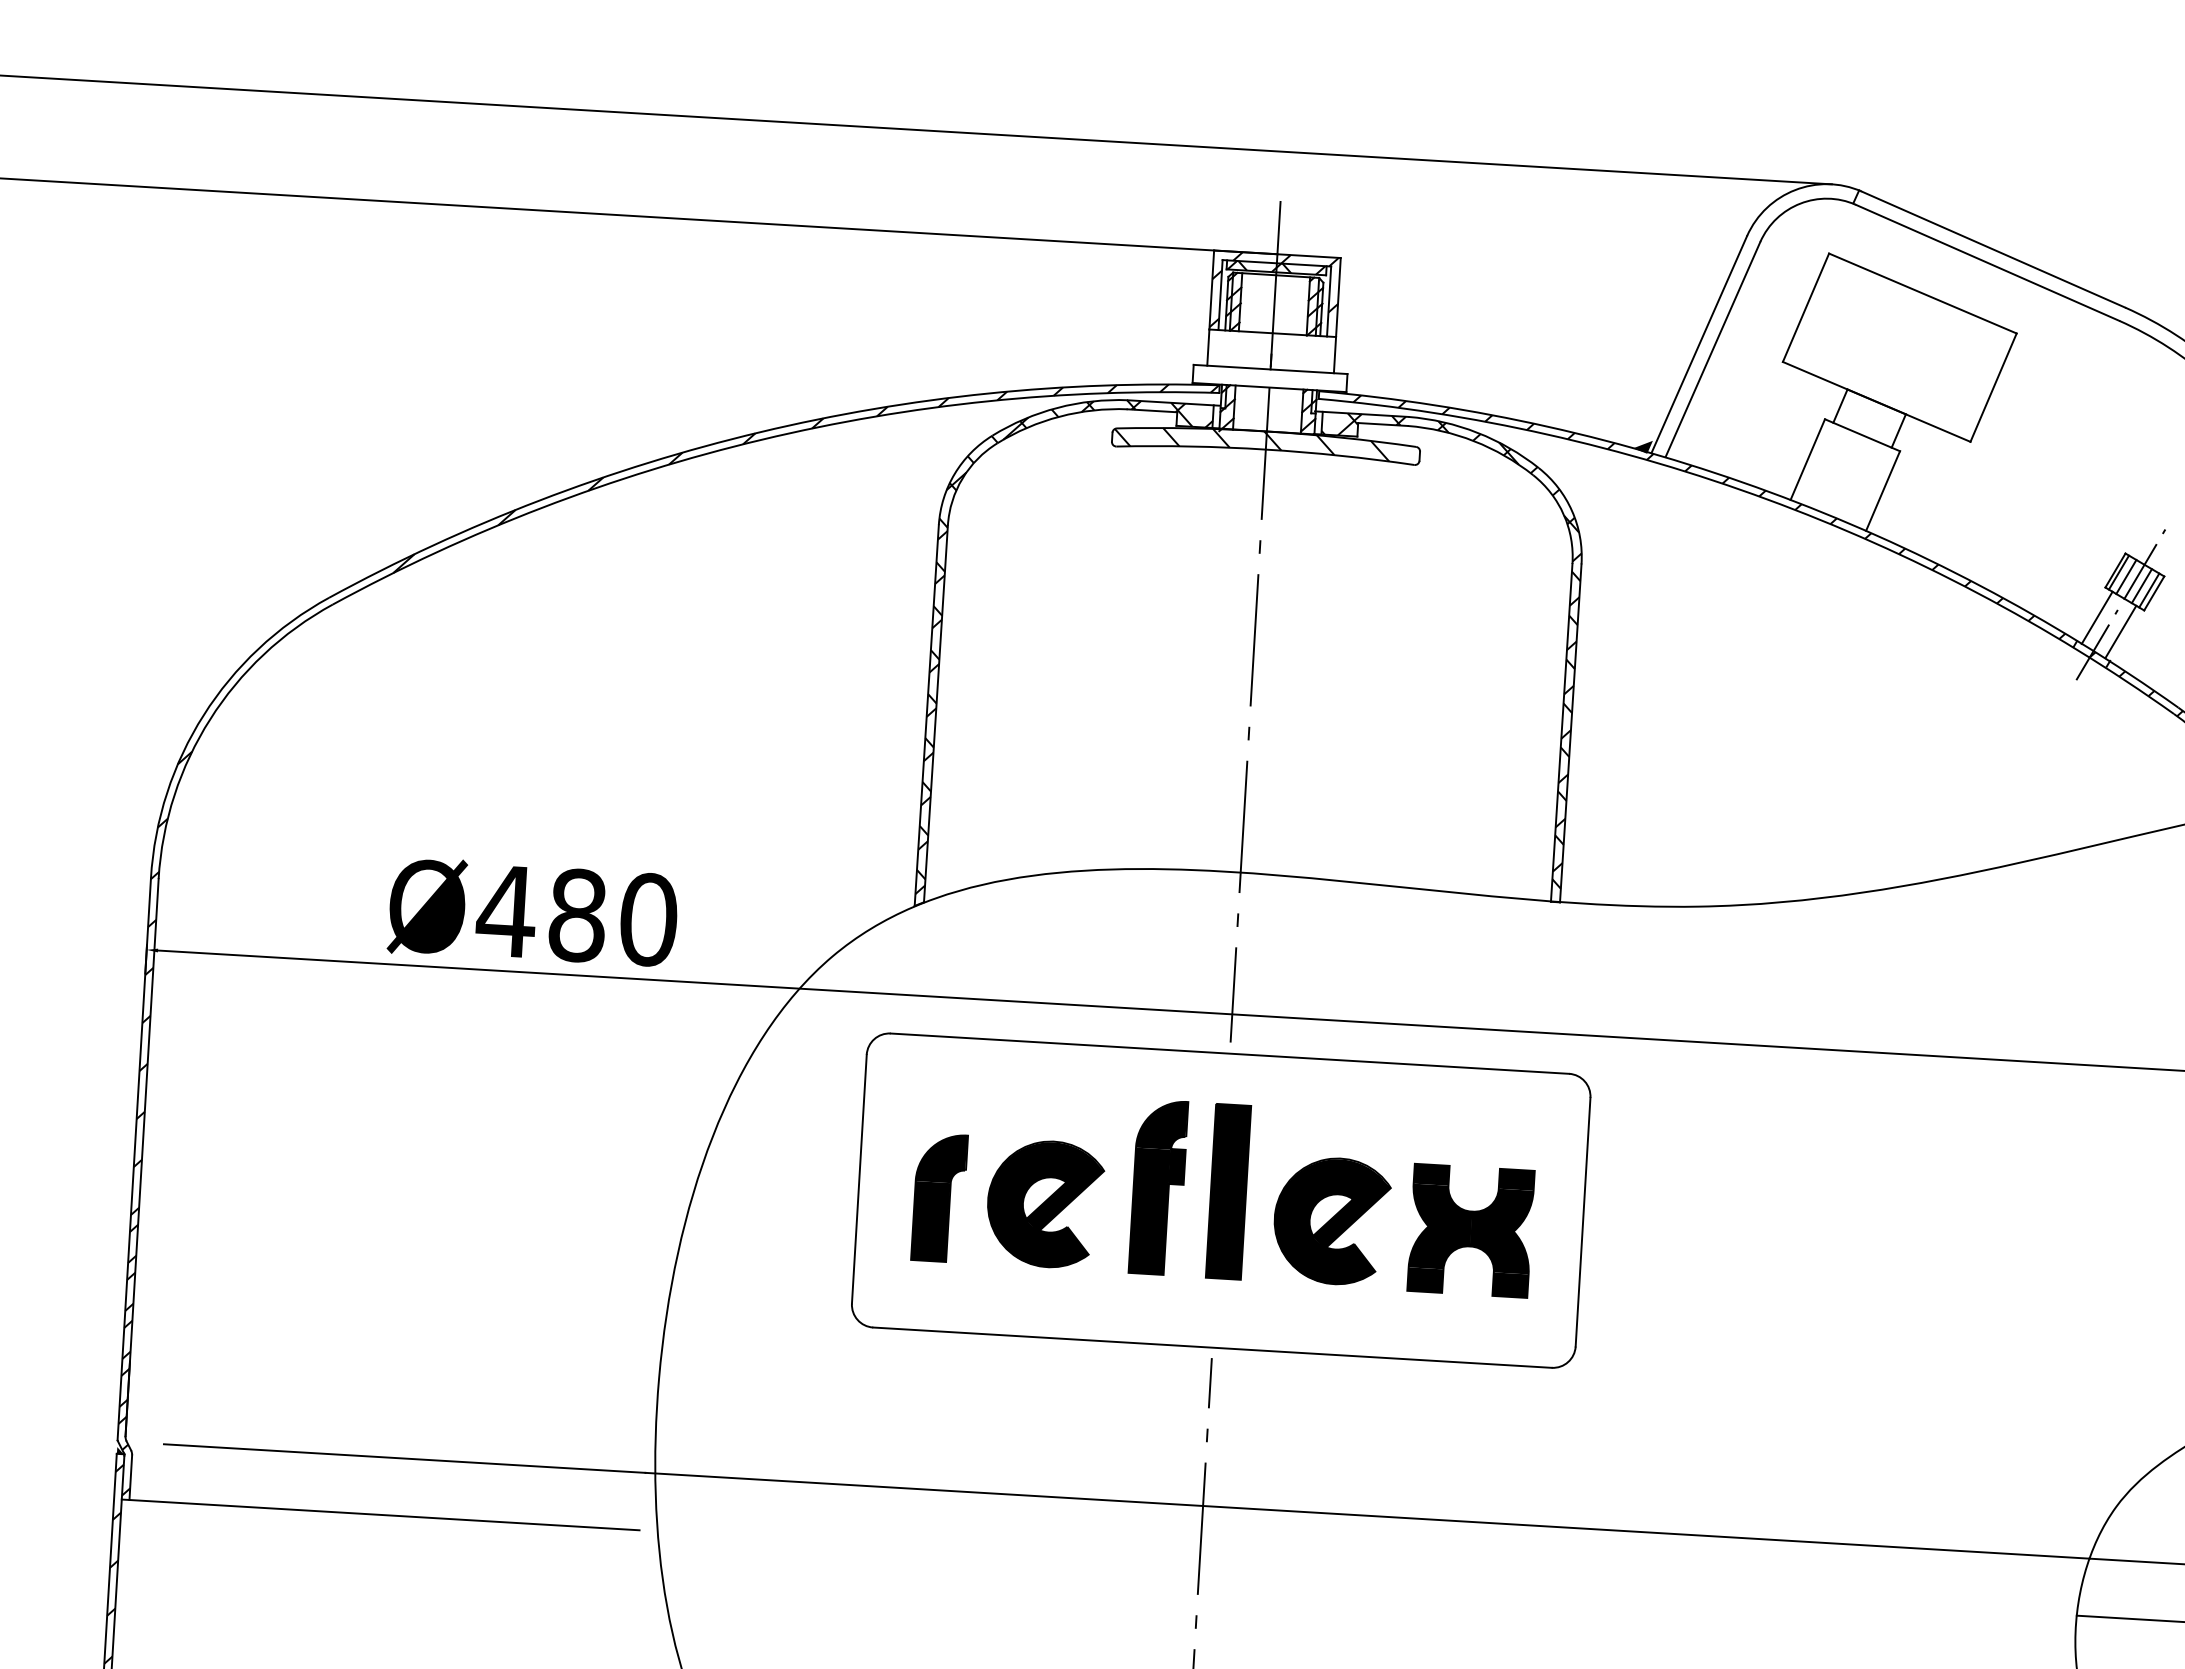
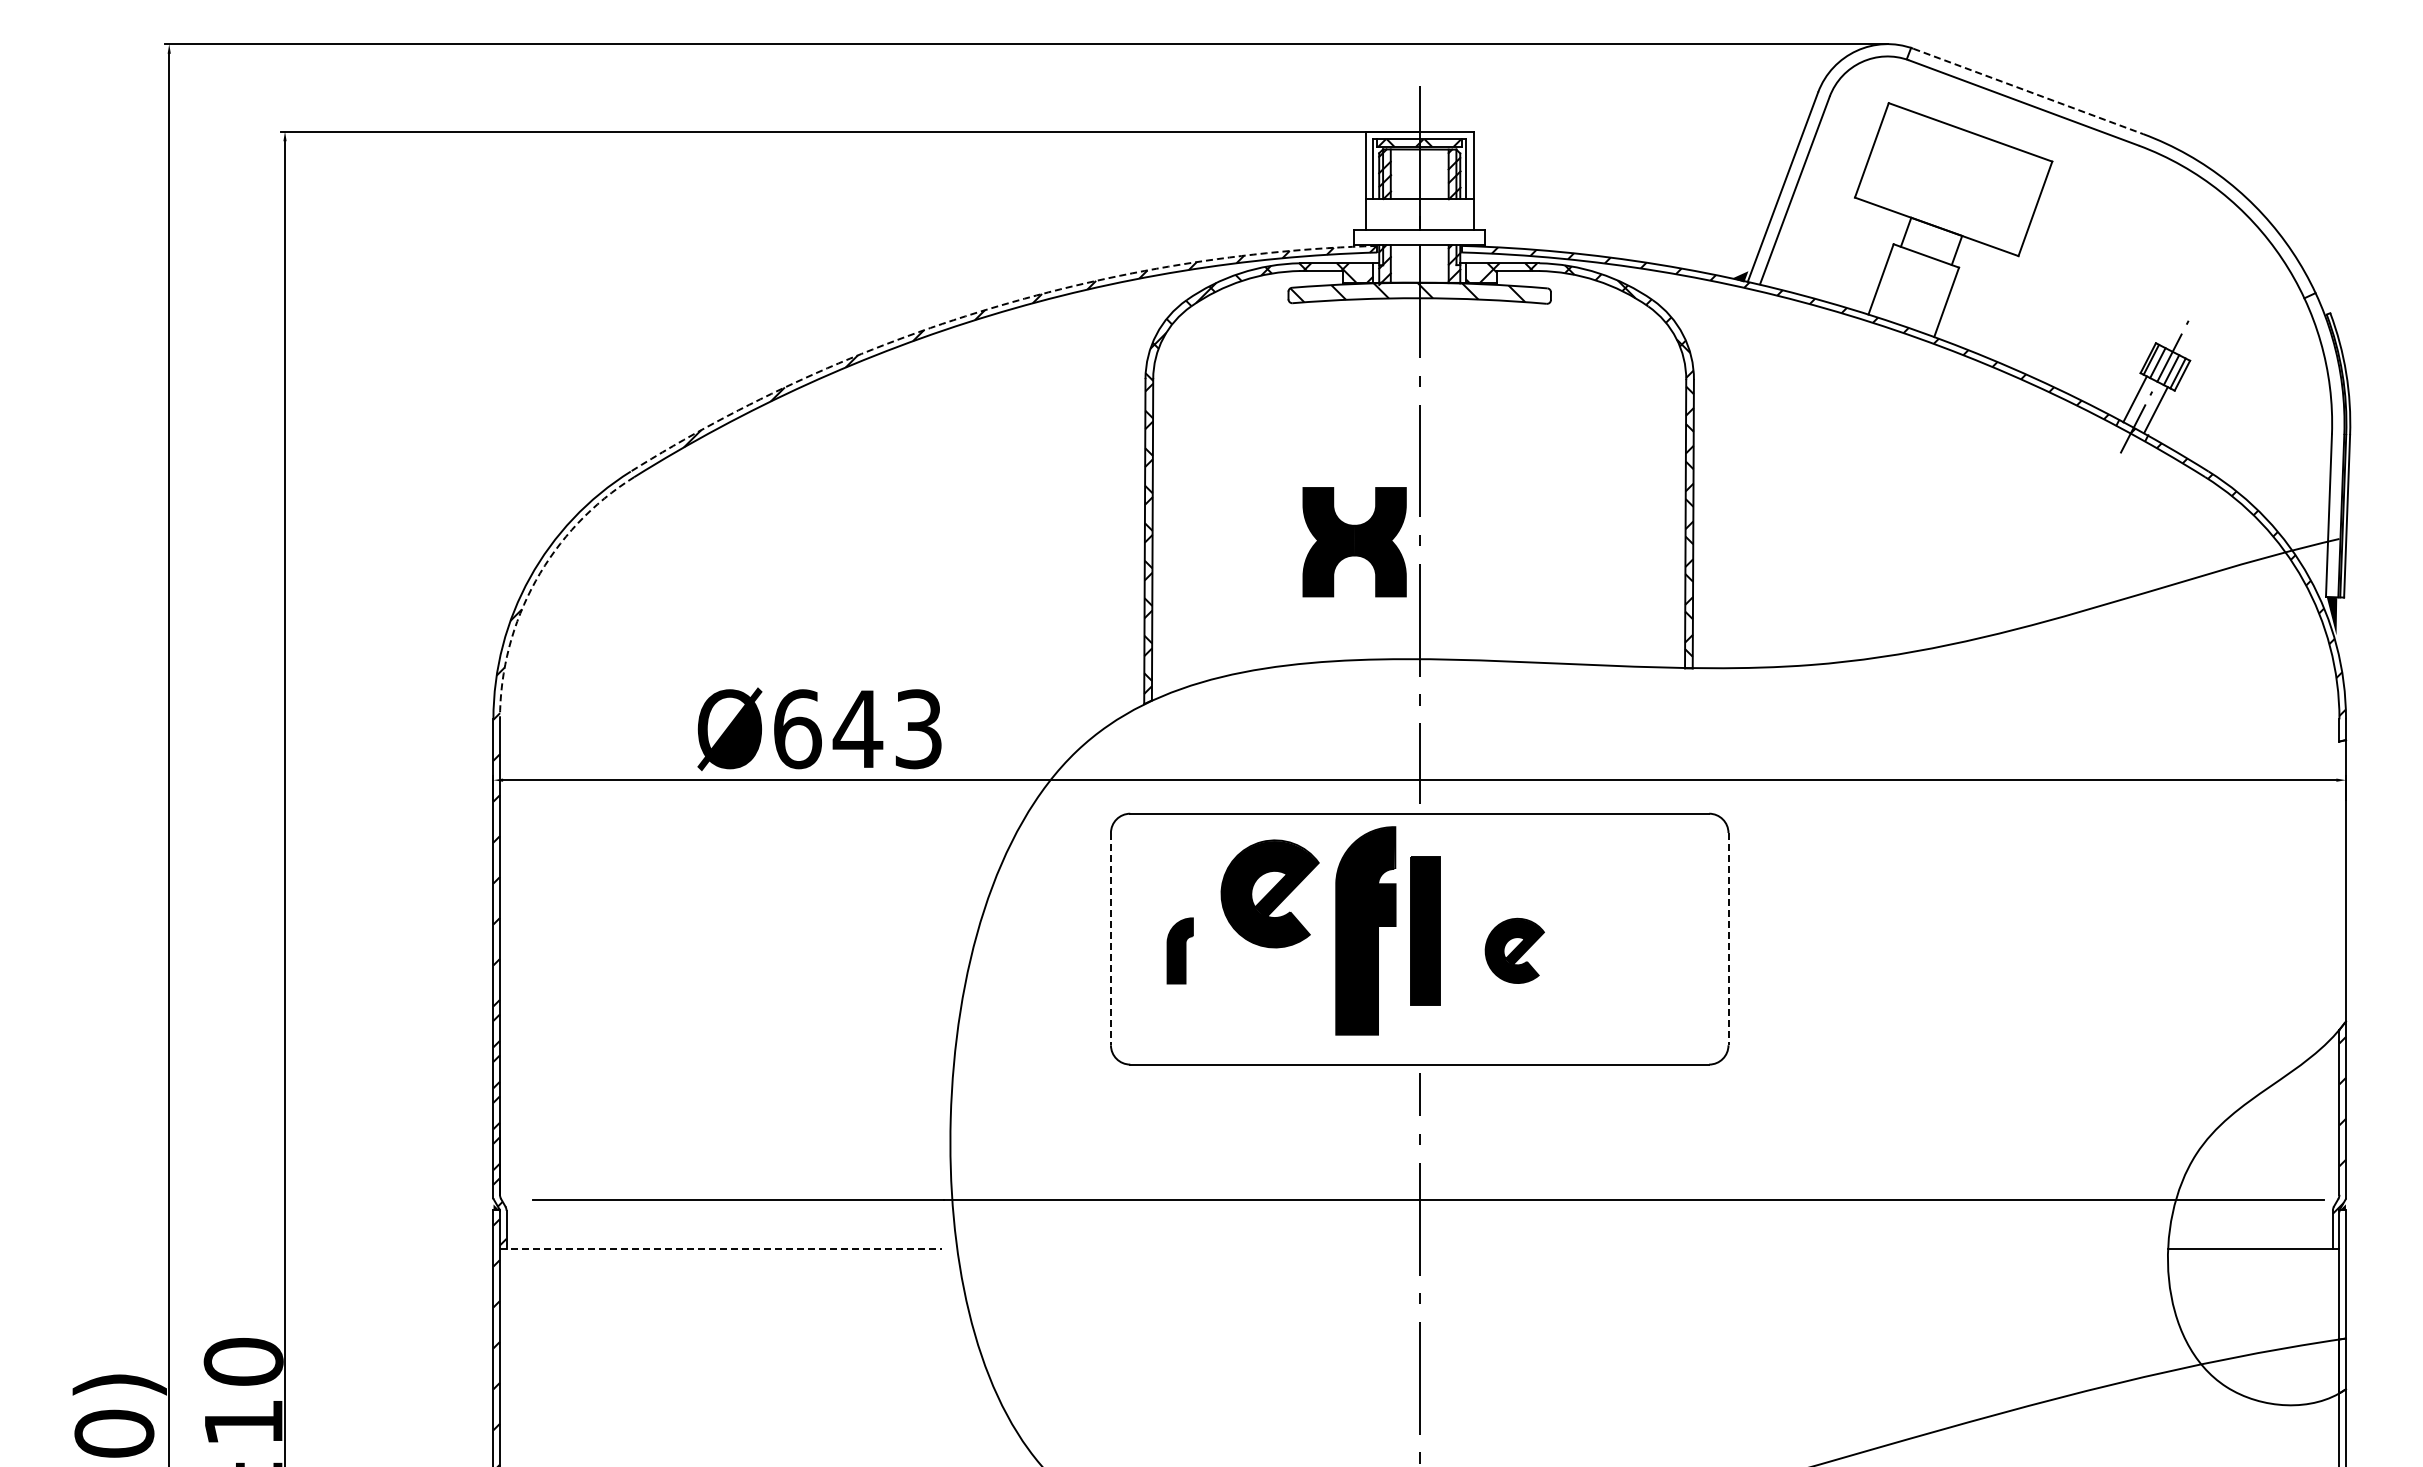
line: (1993, 249) -> (2028, 91), solid -> dashed
hatch: (1274, 292) -> (1419, 164), removed
arc: (759, 432) -> (988, 309), solid -> dashed
arc: (209, 718) -> (535, 580), solid -> dashed
text: (576, 915) -> (857, 729), Ø480 -> Ø643
line: (858, 1179) -> (1110, 939), solid -> dashed
part: (1158, 1187) -> (1365, 931), size x1.4
part: (940, 1197) -> (1180, 950), size x0.6
part: (1044, 1203) -> (1269, 893), moved
part: (1331, 1220) -> (1514, 950), size x0.6
line: (1583, 1222) -> (1728, 939), solid -> dashed
part: (1470, 1231) -> (1354, 542), moved
line: (380, 1514) -> (720, 1248), solid -> dashed

